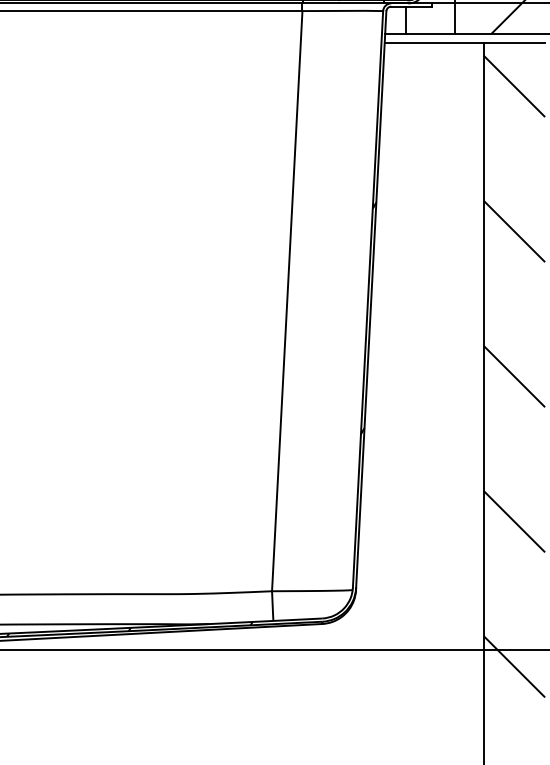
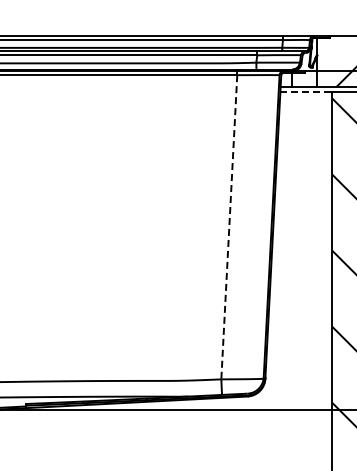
line: (434, 44) -> (306, 92), solid -> dashed
line: (287, 301) -> (229, 227), solid -> dashed

